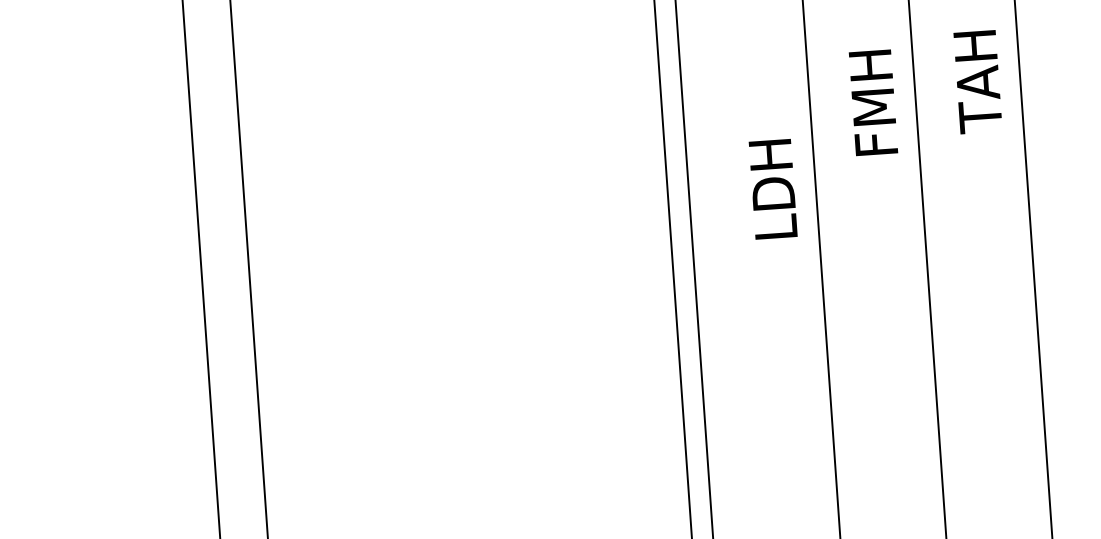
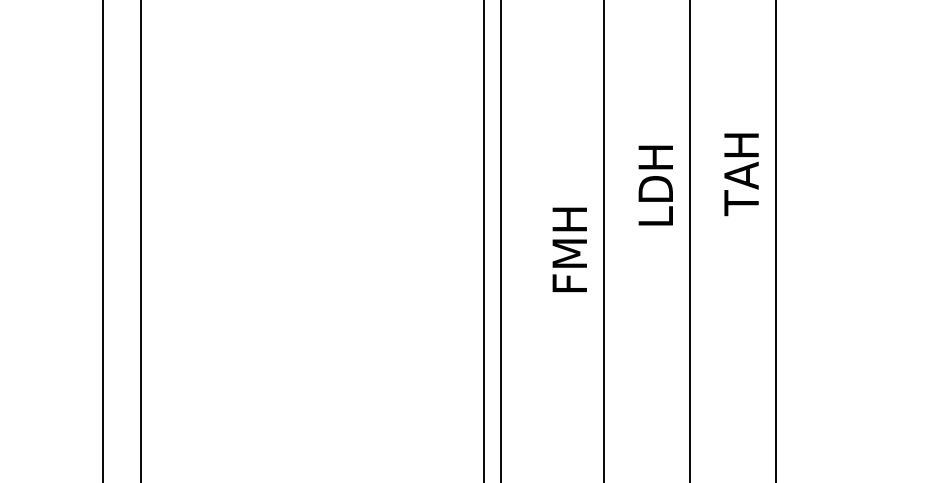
text: (873, 102) -> (655, 185), FMH -> LDH
text: (772, 188) -> (569, 249), LDH -> FMH

